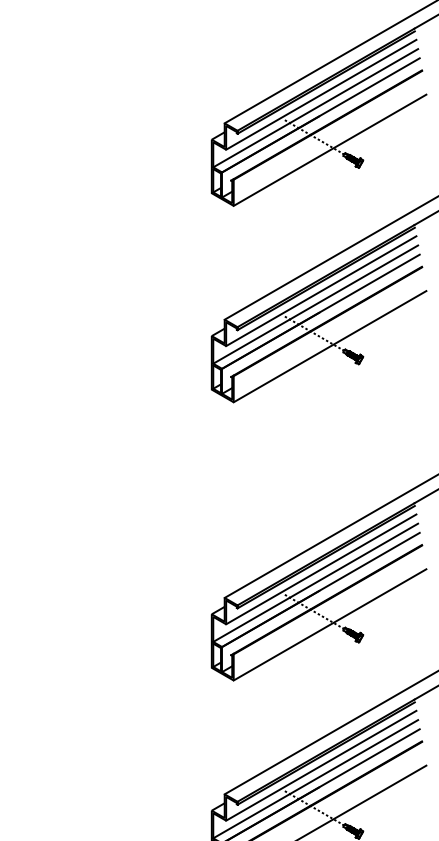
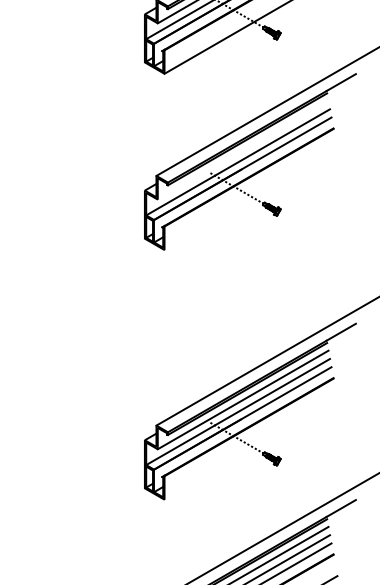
line: (321, 291) -> (243, 150), removed
line: (329, 346) -> (250, 199), removed
line: (329, 624) -> (250, 449), removed

